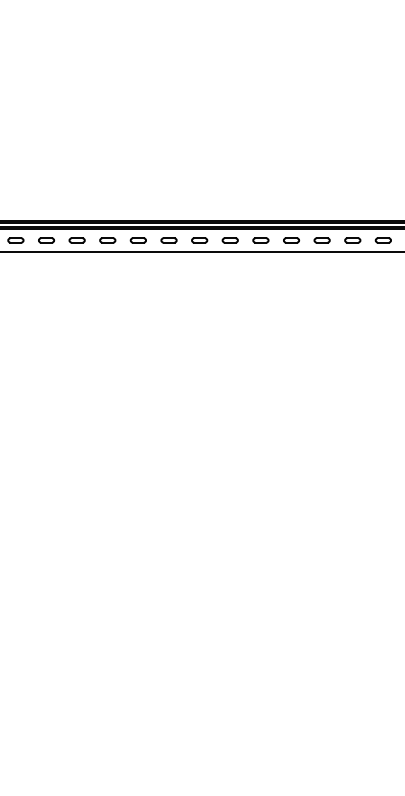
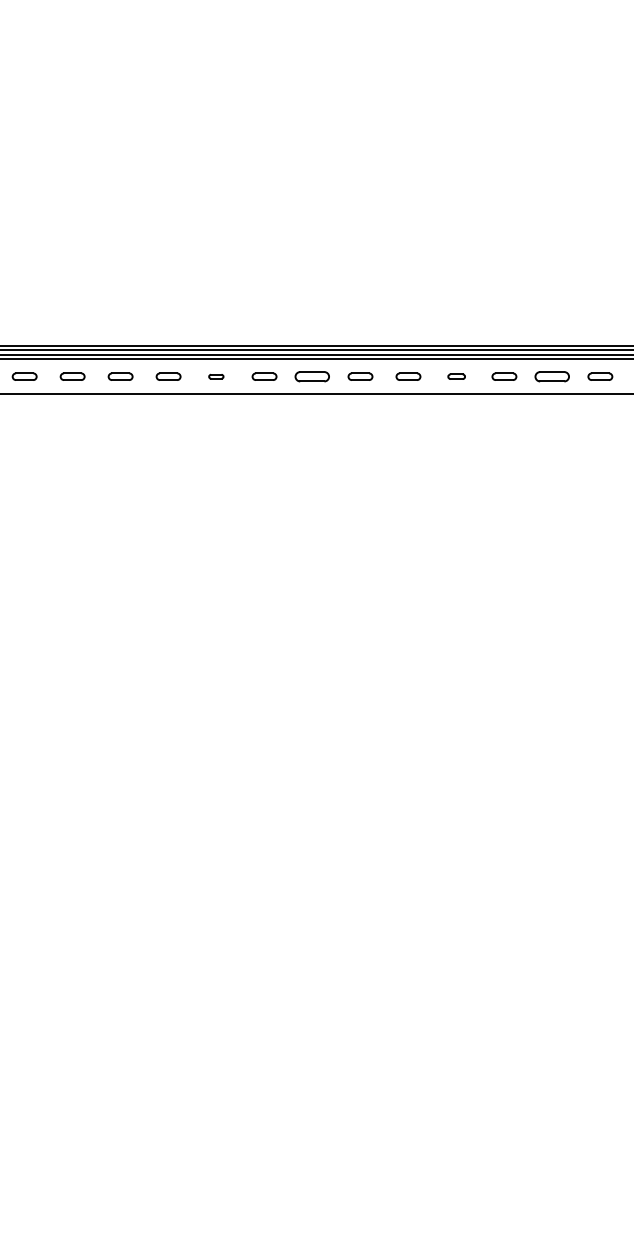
part: (137, 240) -> (215, 376), size x0.6
part: (199, 240) -> (312, 376), size x1.4
part: (291, 240) -> (456, 376), size x0.7
part: (352, 240) -> (551, 376), size x1.4

